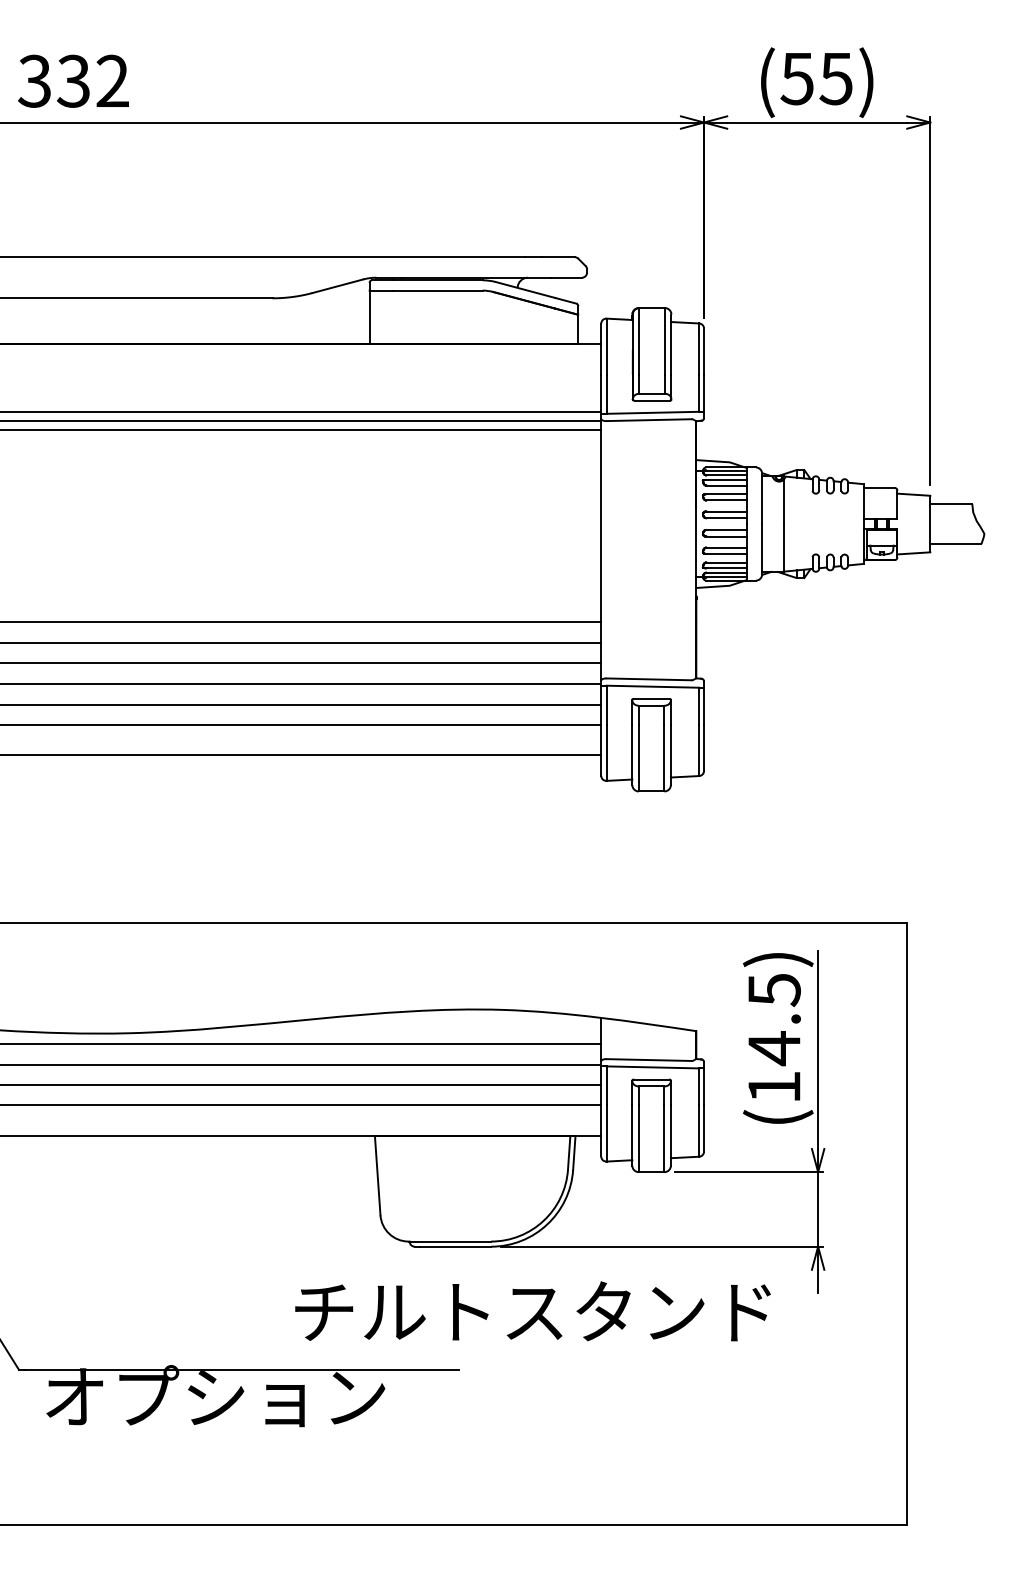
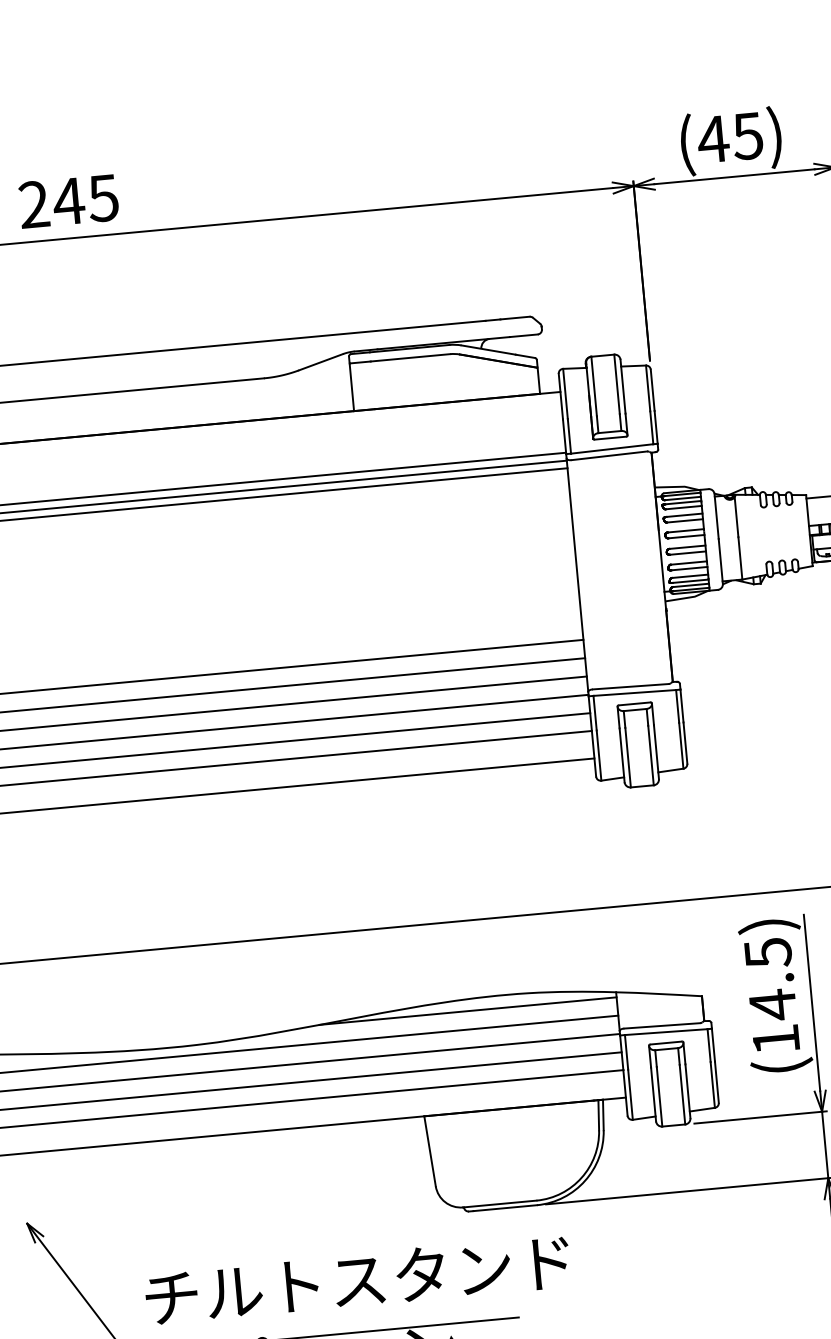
text: (796, 79) -> (712, 140), (55) -> (45)
text: (73, 80) -> (68, 200), 332 -> 245
line: (434, 1023) -> (468, 1011), added
text: (532, 1311) -> (357, 1280), moved

